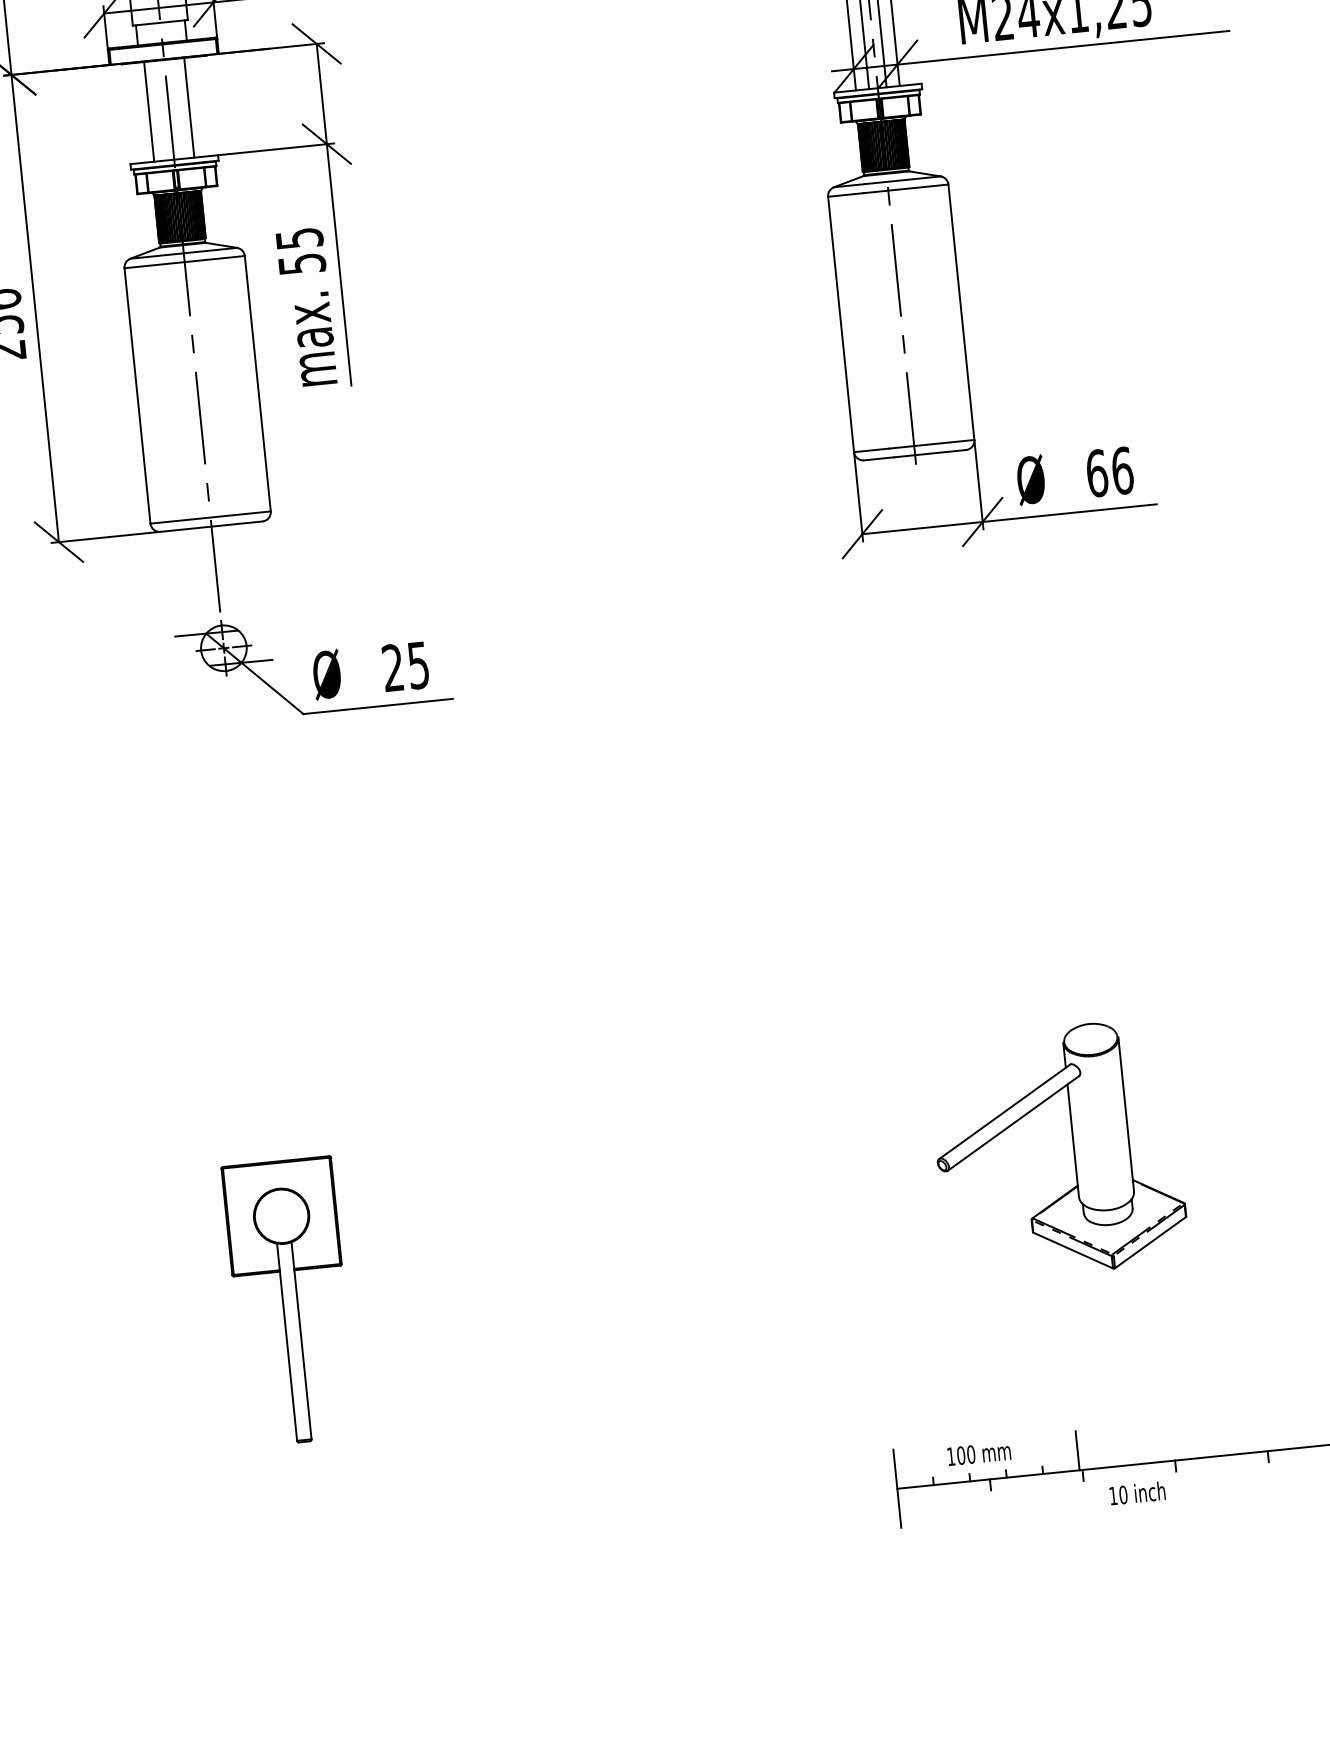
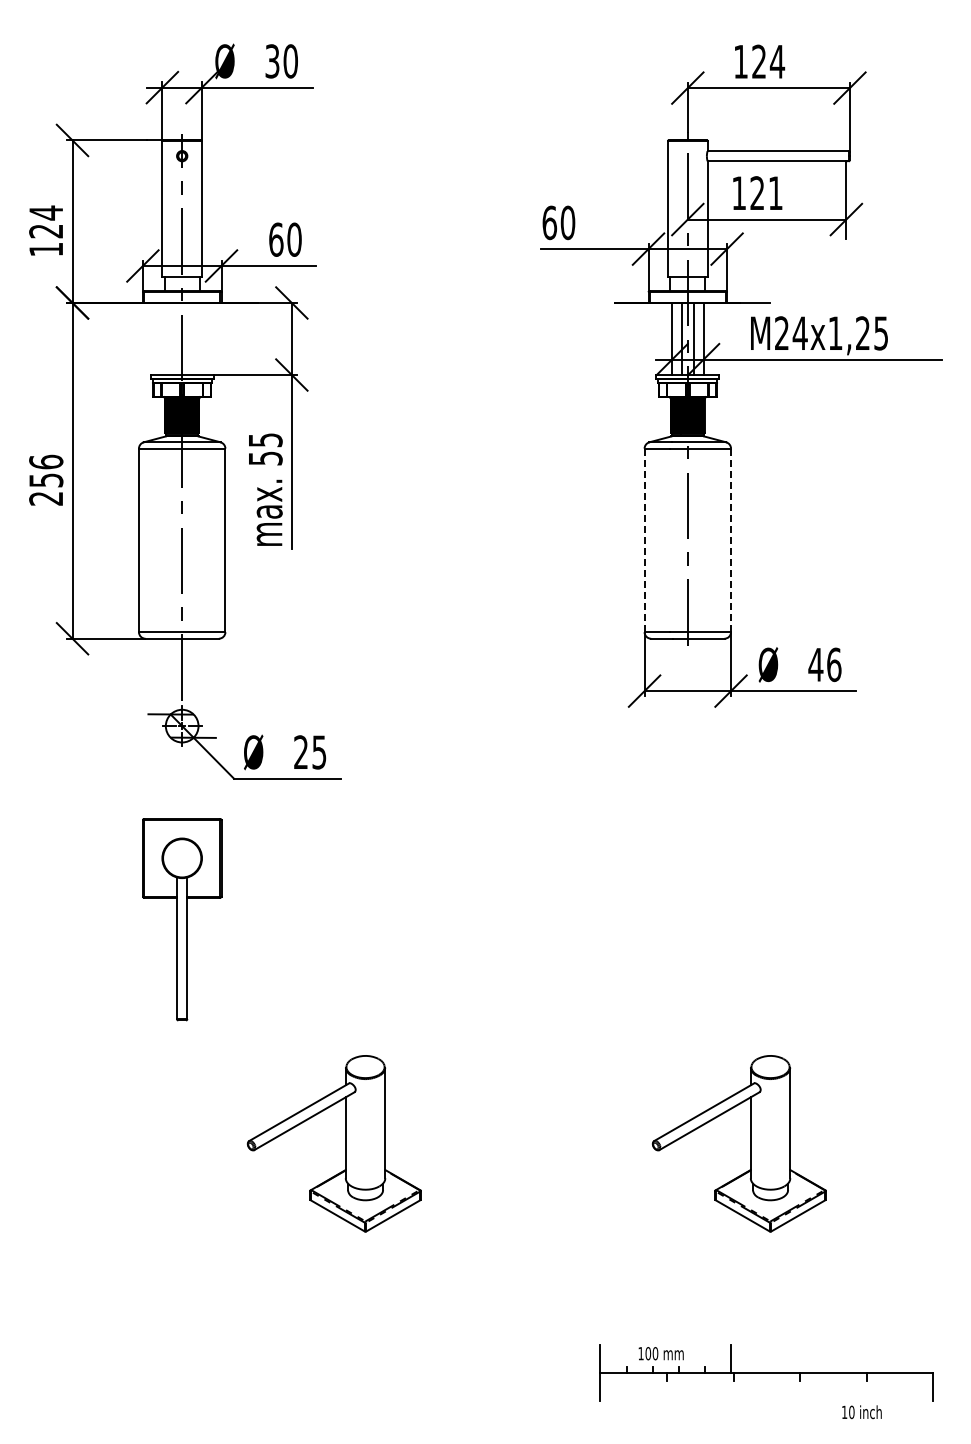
line: (189, 108) -> (196, 339), removed
line: (148, 112) -> (167, 339), removed
line: (962, 312) -> (731, 540), solid -> dashed
line: (840, 324) -> (644, 540), solid -> dashed
text: (1096, 472) -> (815, 664), 66 -> 46
part: (510, 1205) -> (345, 1143), added
part: (290, 1301) -> (182, 919), moved
text: (1136, 1493) -> (861, 1412), moved

